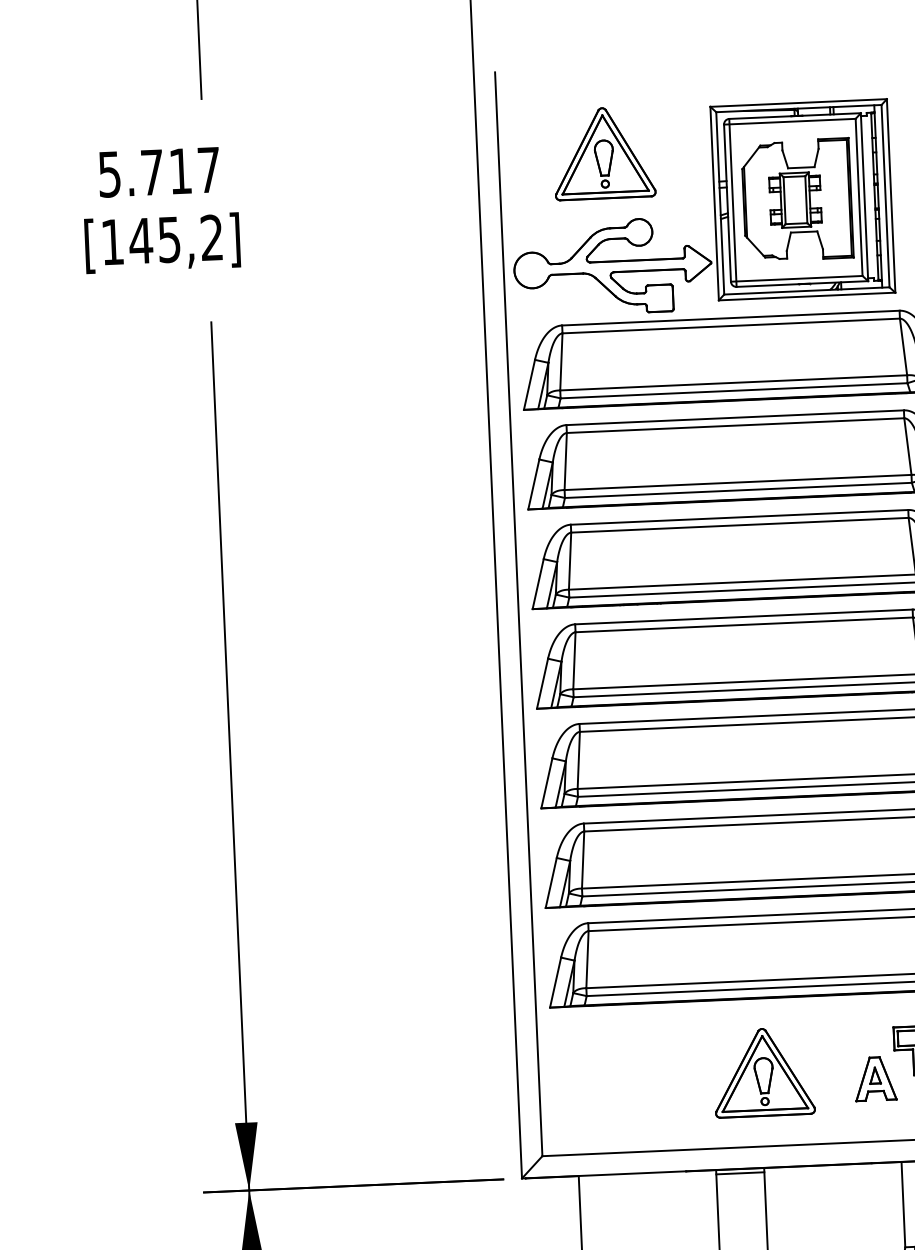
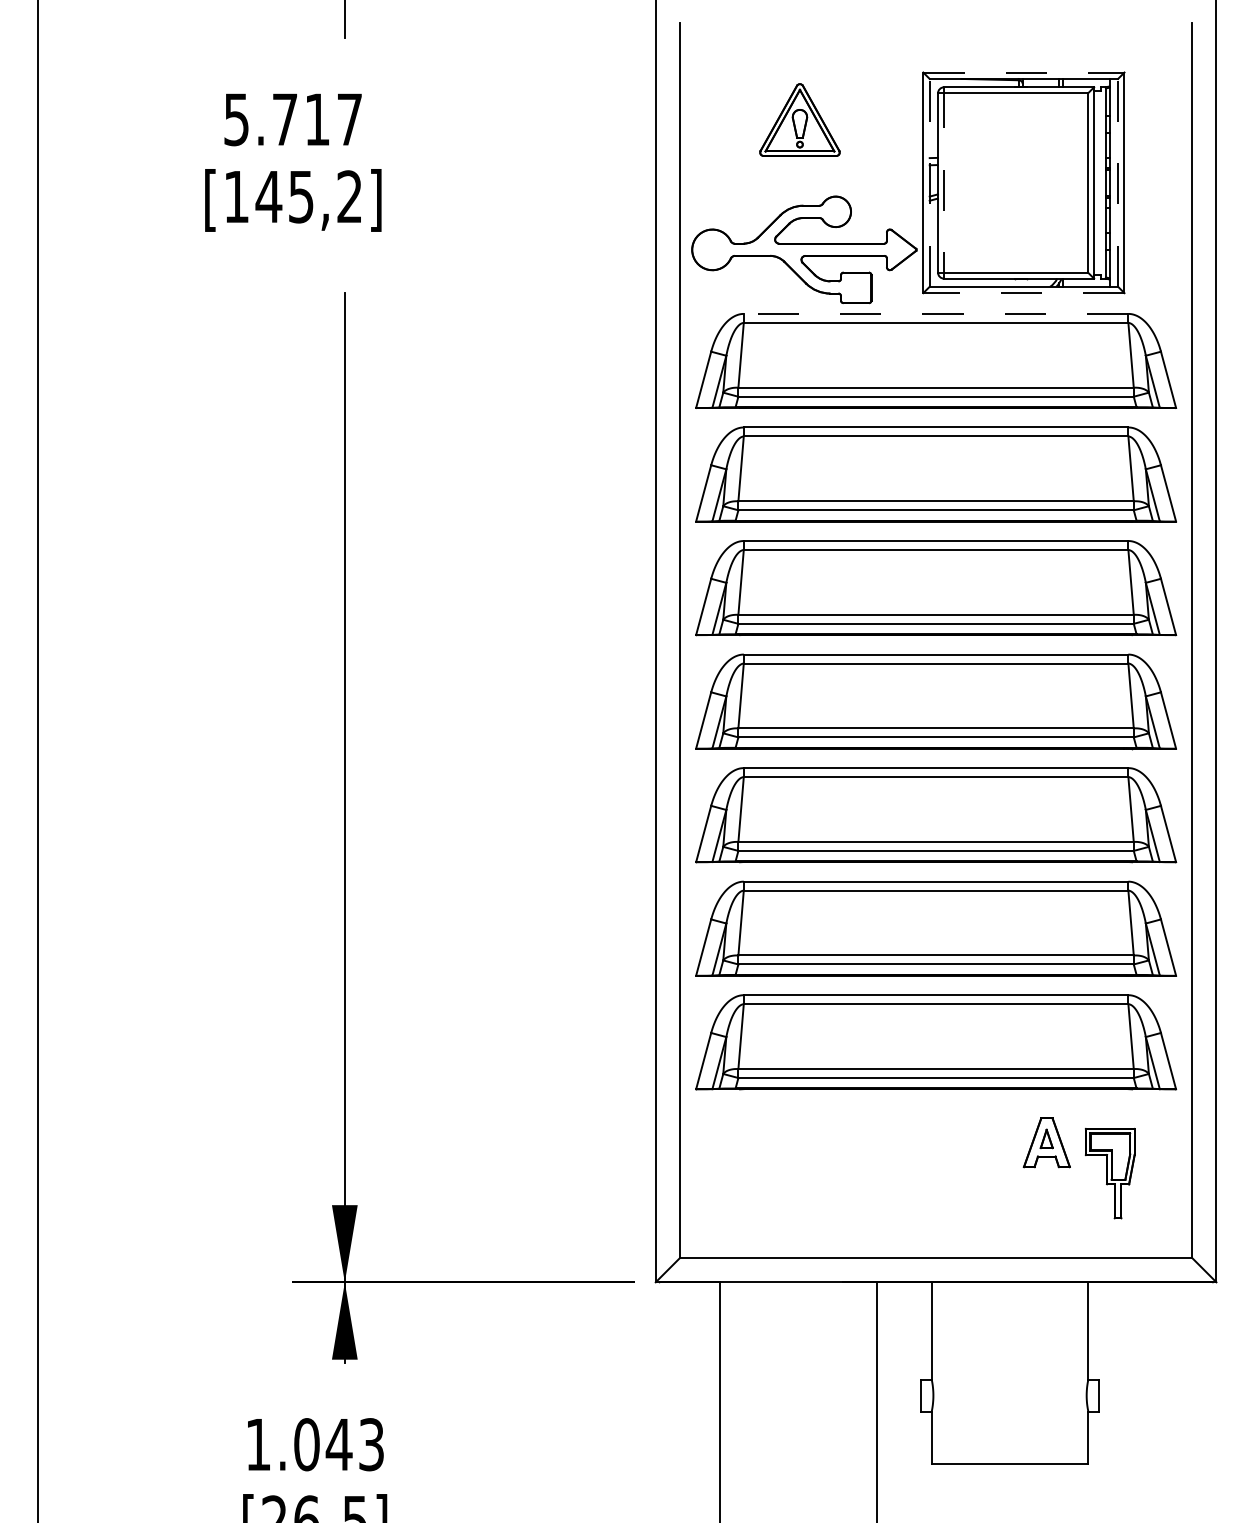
line: (798, 102) -> (1023, 72), solid -> dashed
part: (603, 152) -> (799, 119), size x0.7
line: (885, 195) -> (1118, 182), solid -> dashed
part: (797, 199) -> (1017, 182), removed
line: (733, 202) -> (944, 182), solid -> dashed
line: (720, 203) -> (929, 182), solid -> dashed
line: (806, 296) -> (1023, 293), solid -> dashed
line: (730, 317) -> (935, 313), solid -> dashed
part: (763, 1072) -> (935, 1173), removed
part: (875, 1078) -> (1046, 1142), moved
line: (740, 1173) -> (904, 1287), removed

